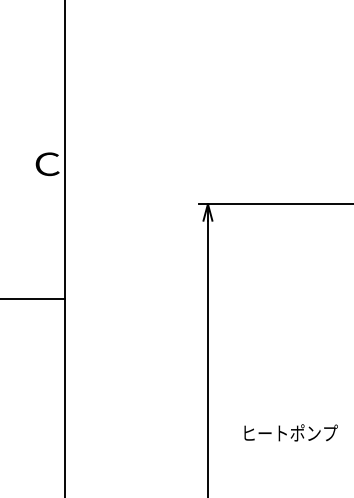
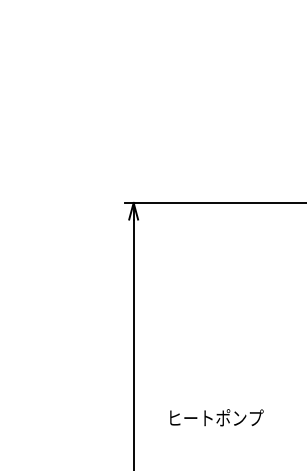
text: (290, 432) -> (216, 417), moved

